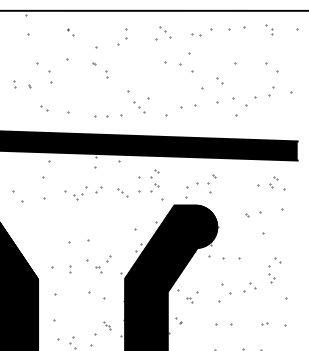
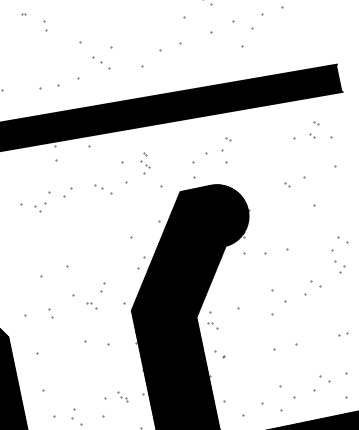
part: (154, 180) -> (144, 162), size x0.6
part: (189, 300) -> (212, 326), moved
part: (107, 325) -> (123, 396), moved

